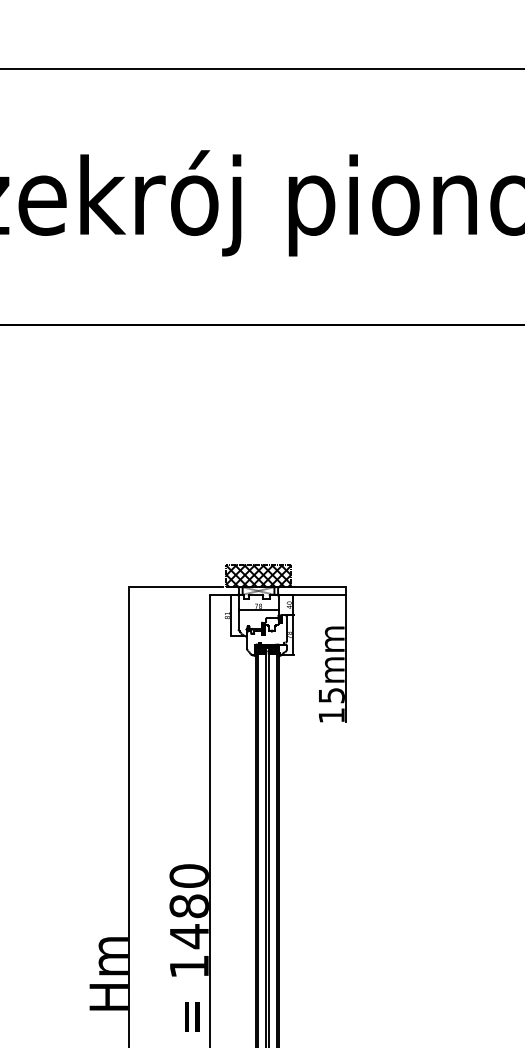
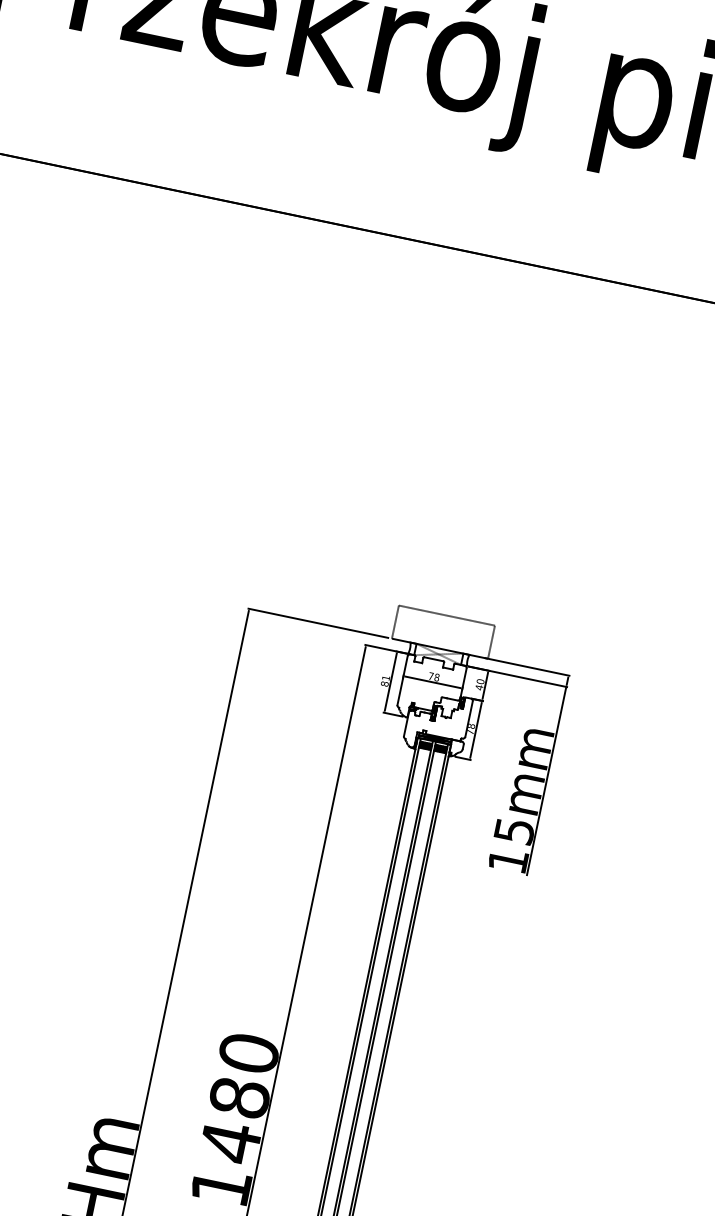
hatch: (258, 575) -> (443, 631), removed

